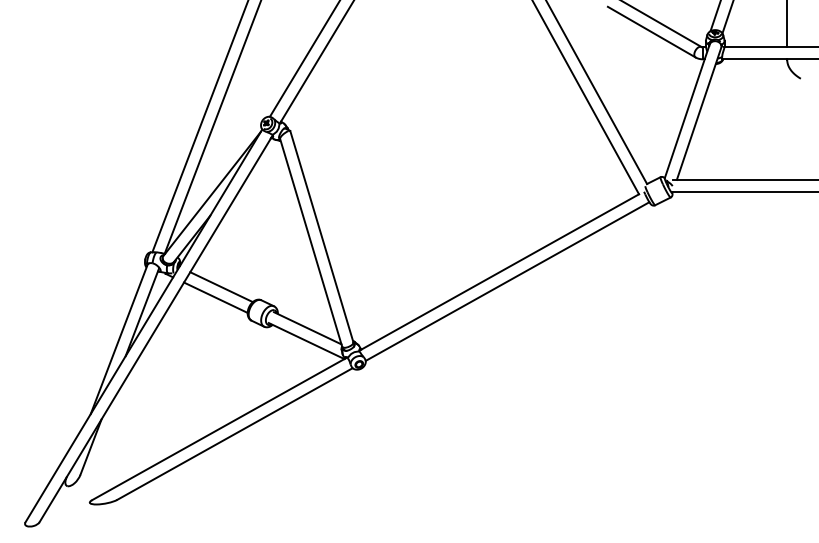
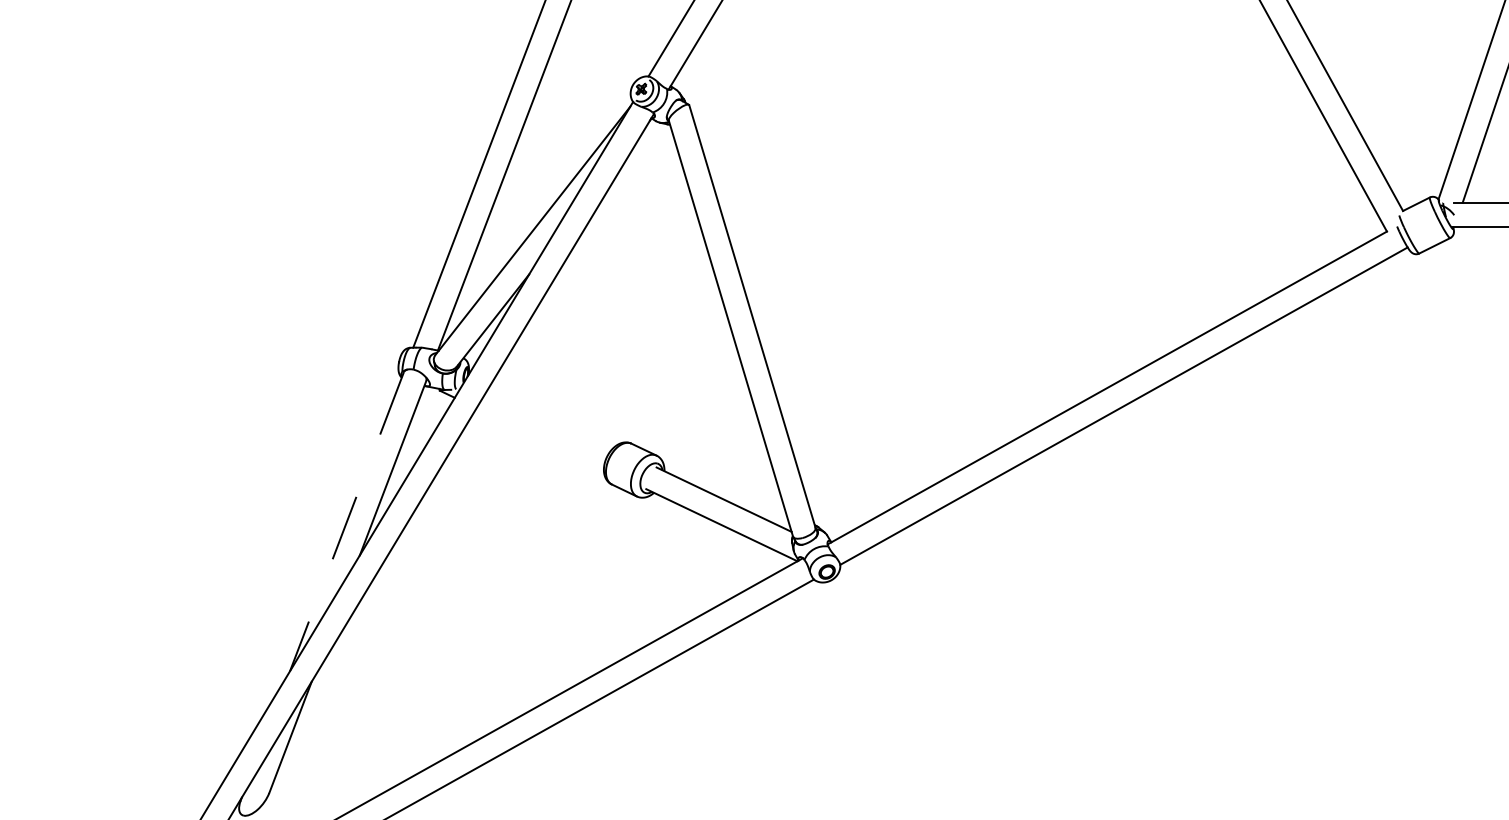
line: (221, 287) -> (551, 418), removed
line: (215, 297) -> (539, 438), removed
line: (119, 339) -> (347, 522), solid -> dashed

